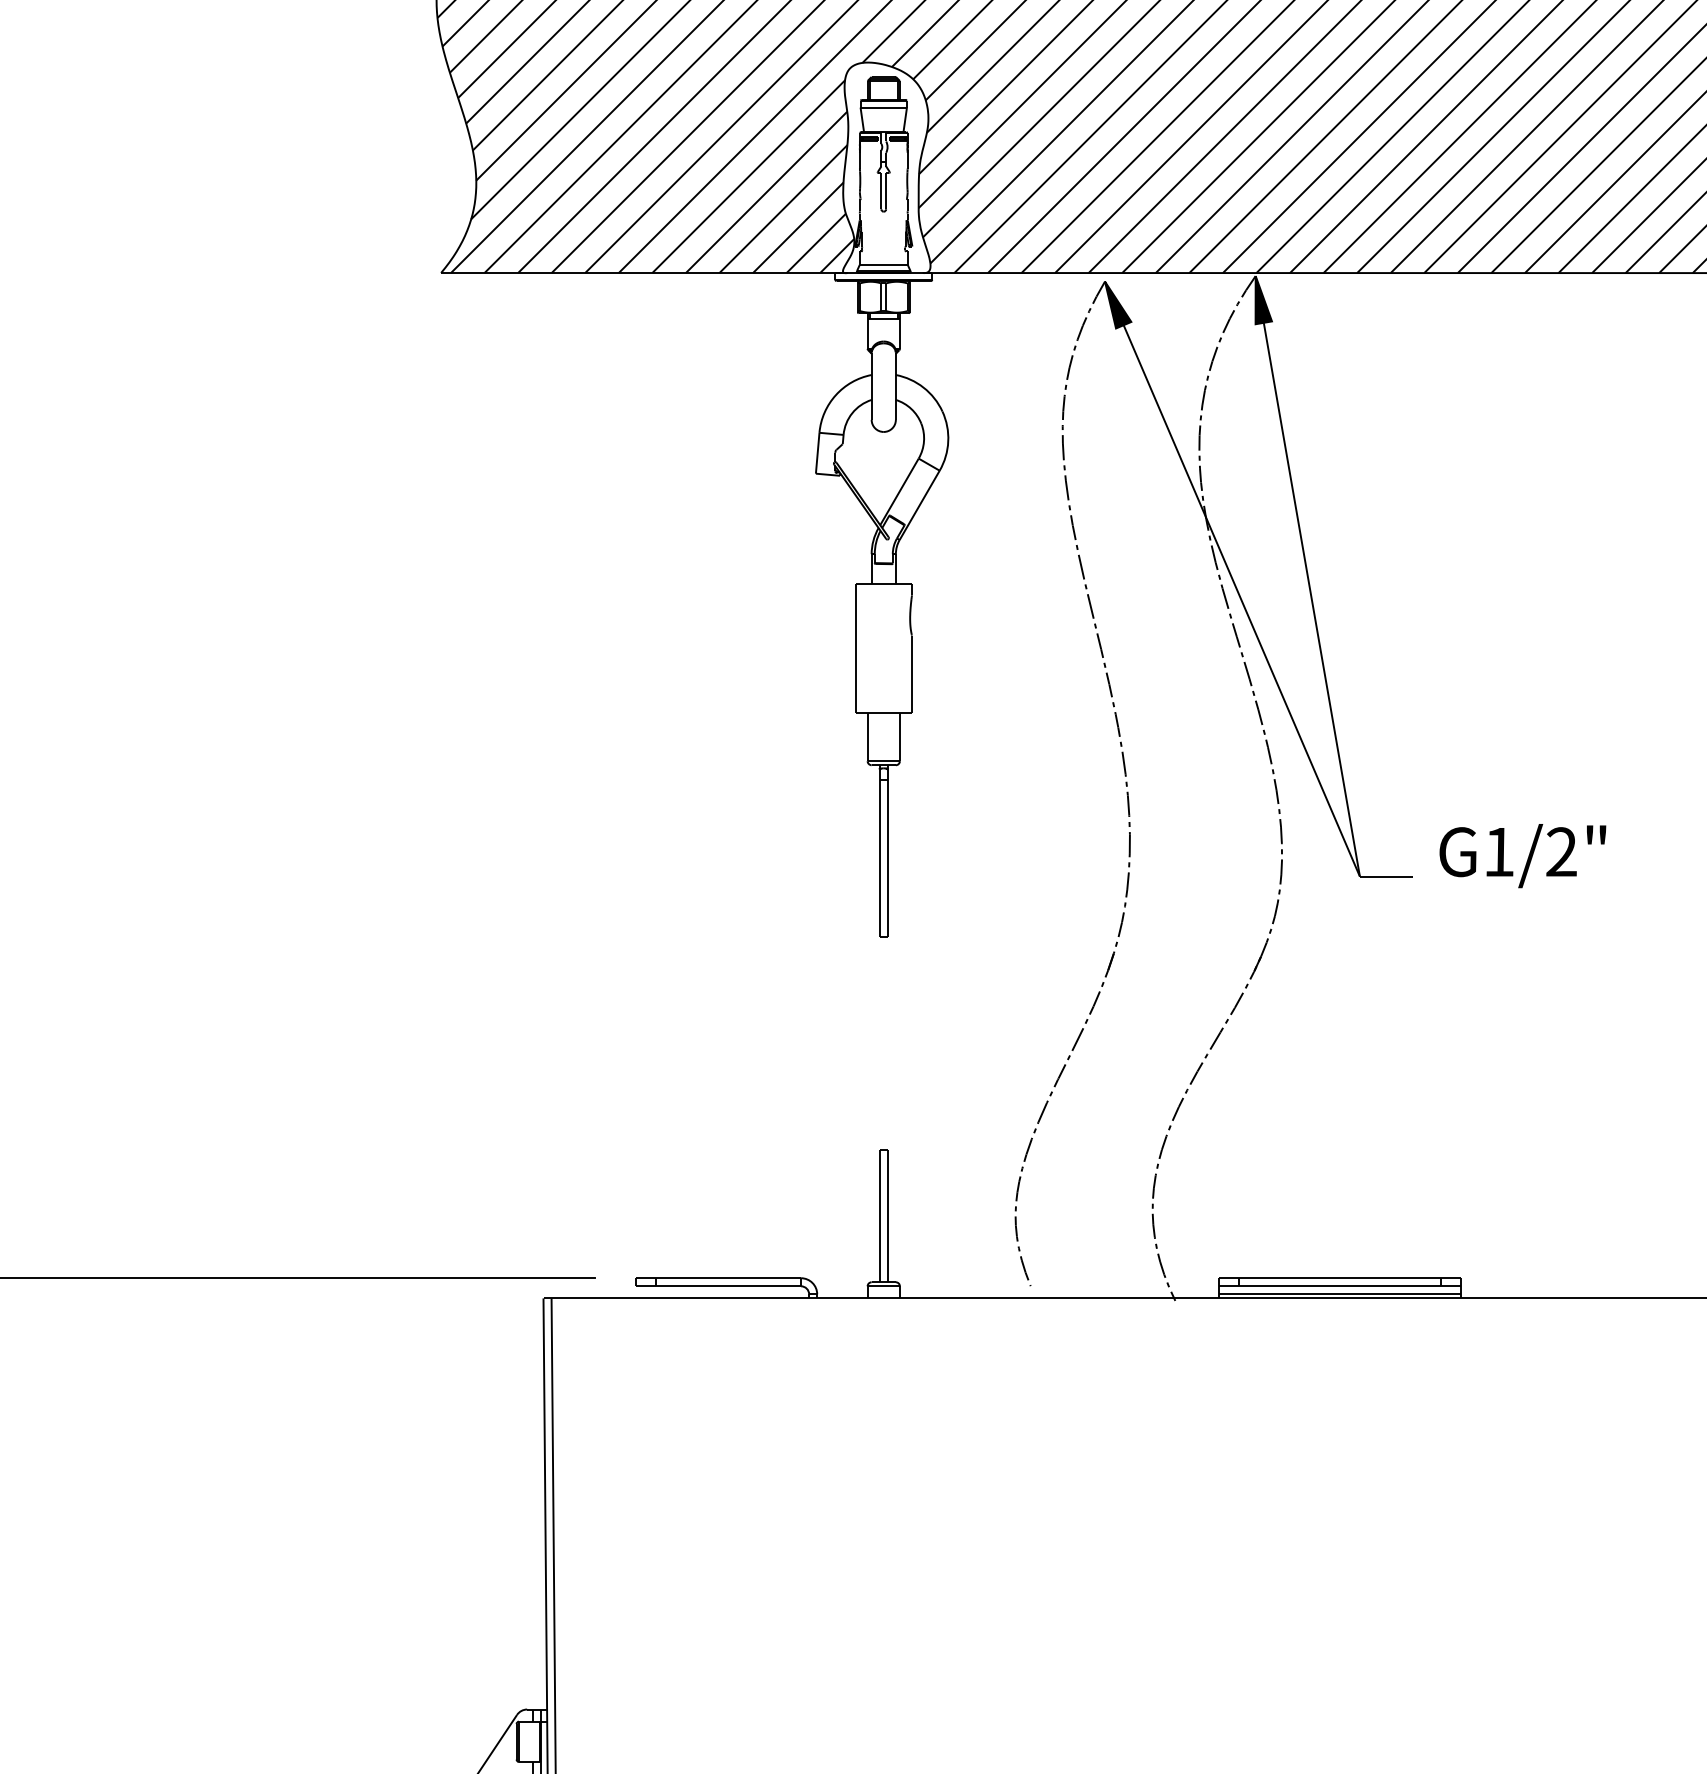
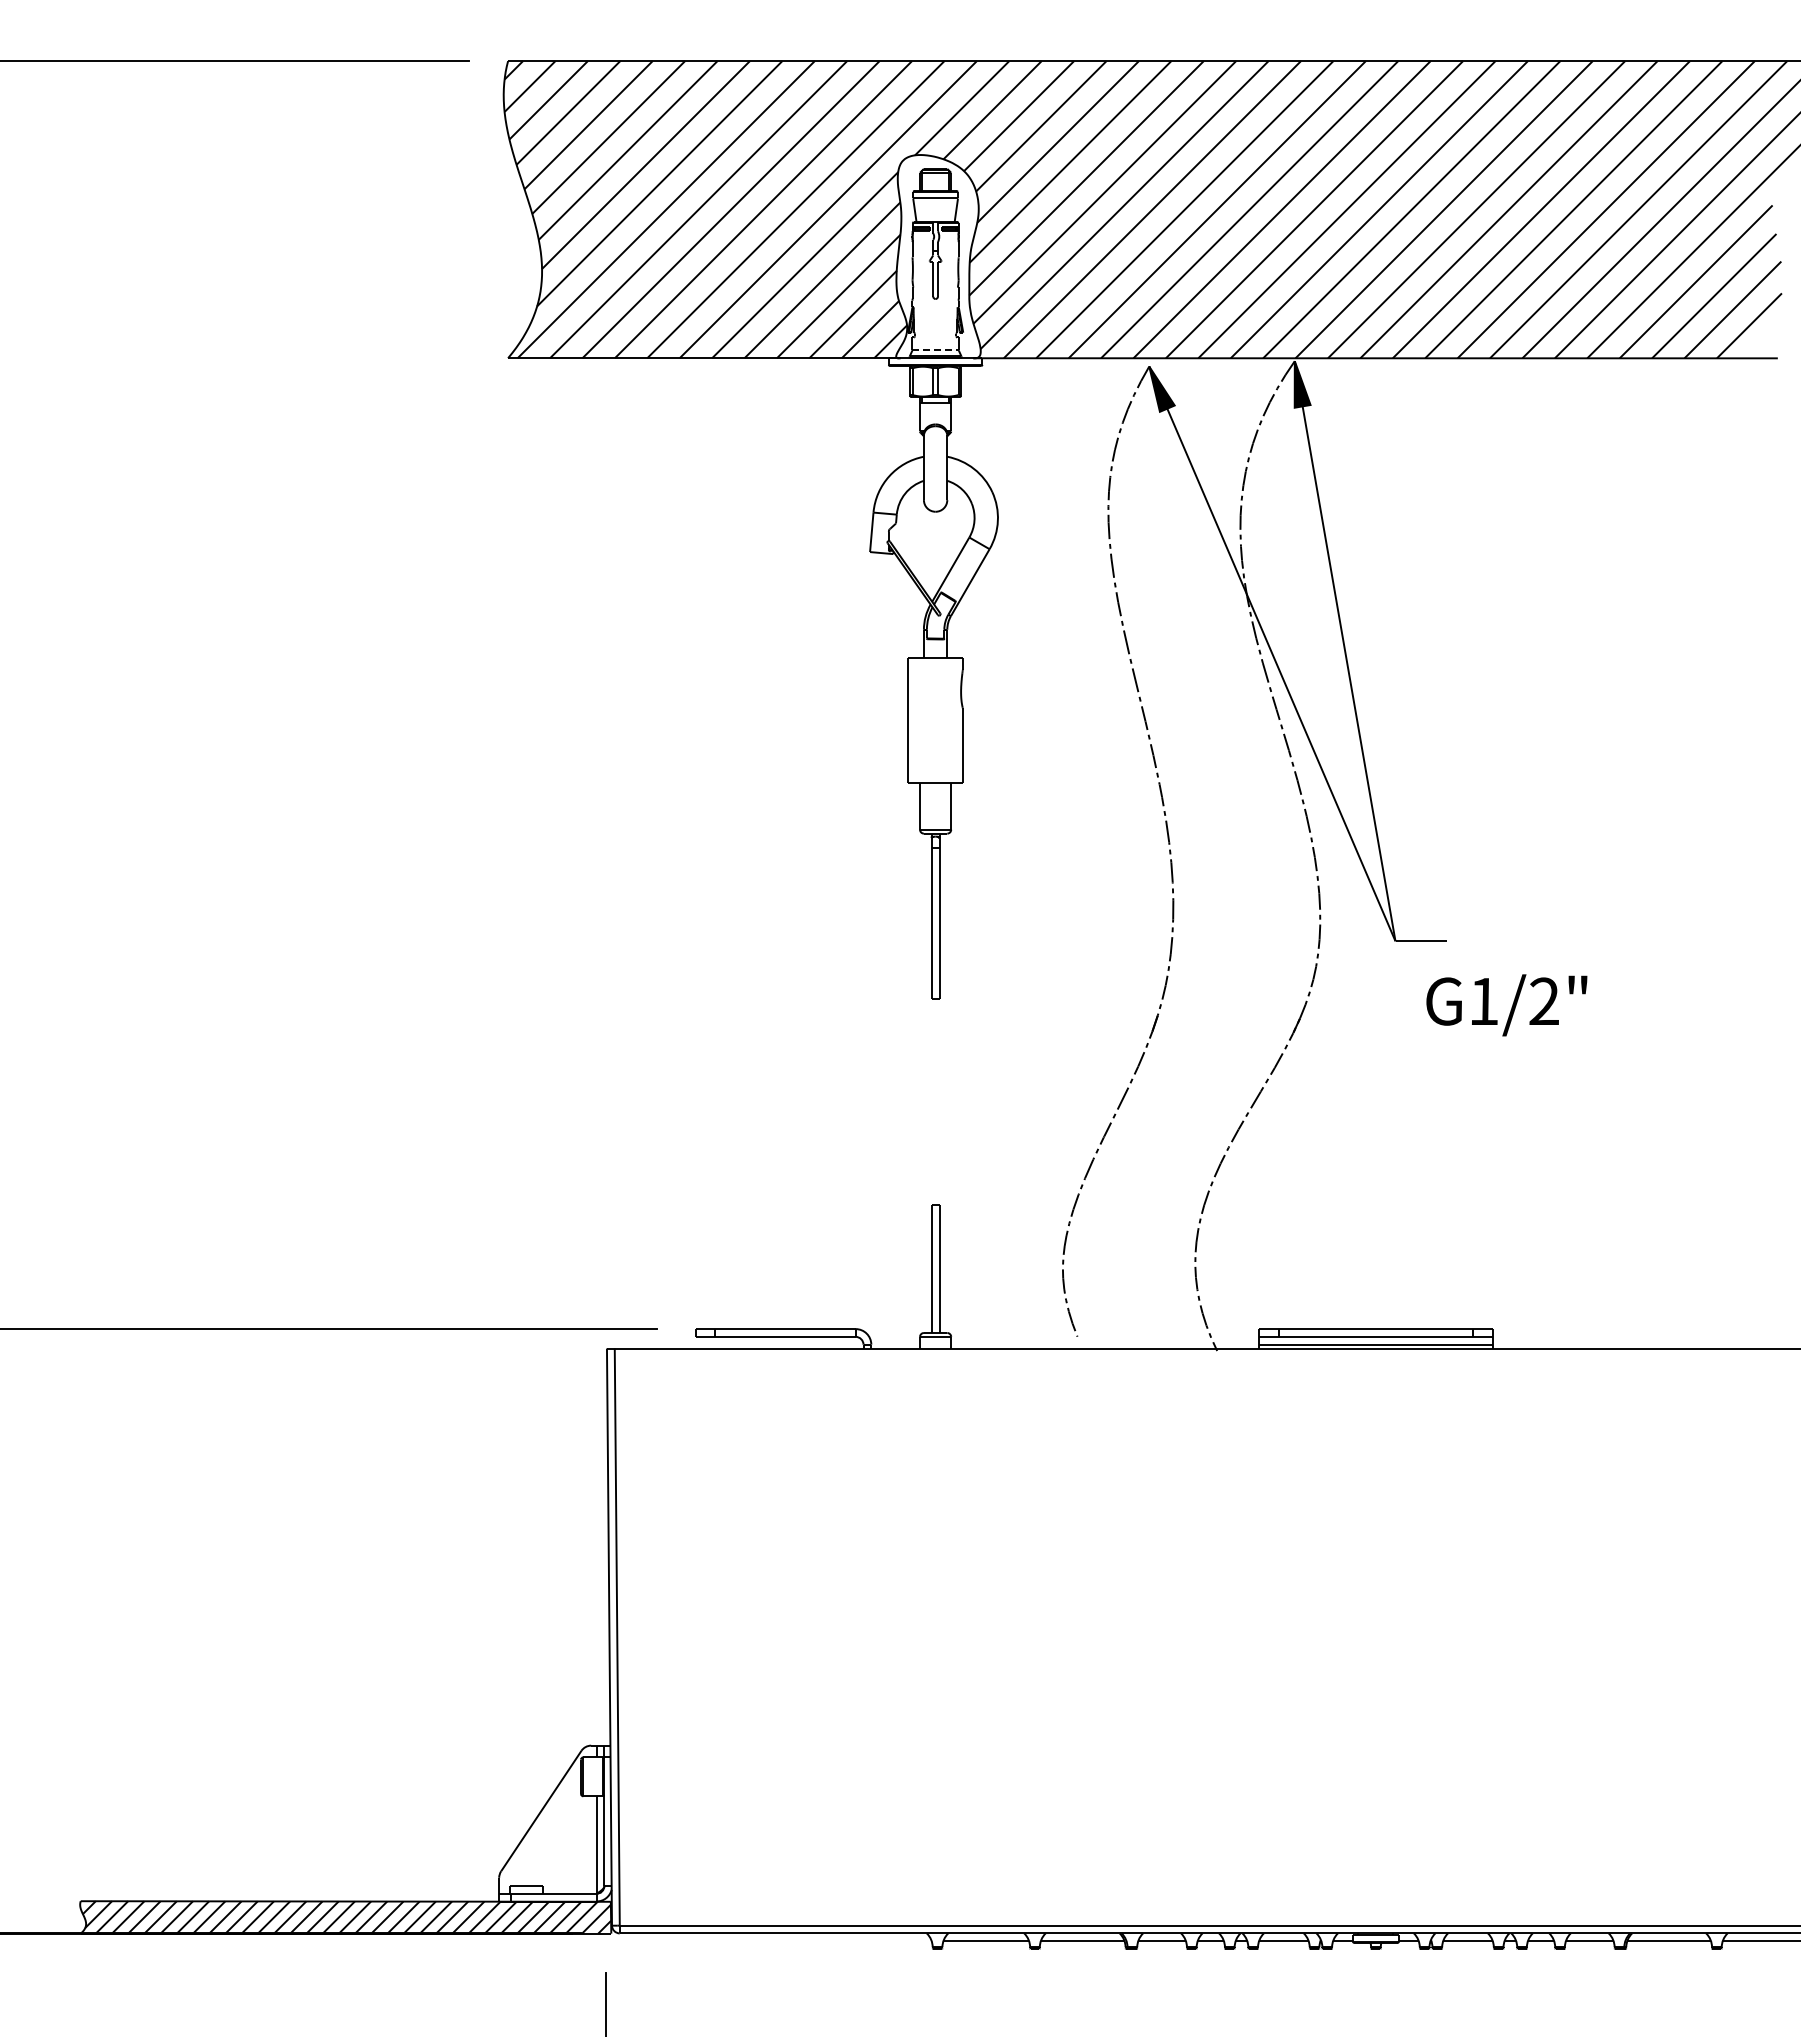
line: (884, 264) -> (936, 350), solid -> dashed
text: (1522, 856) -> (1506, 1005), moved

